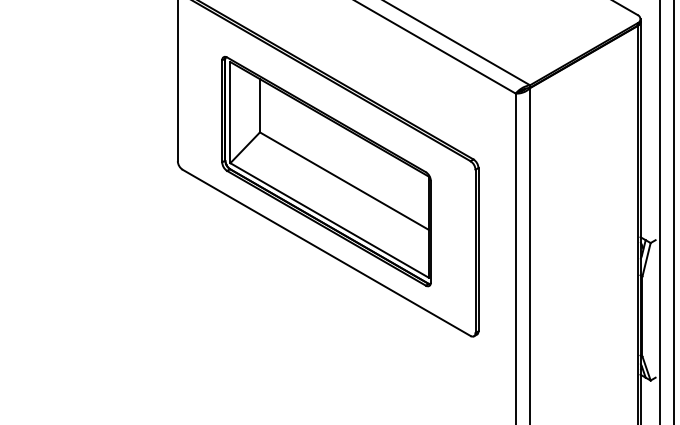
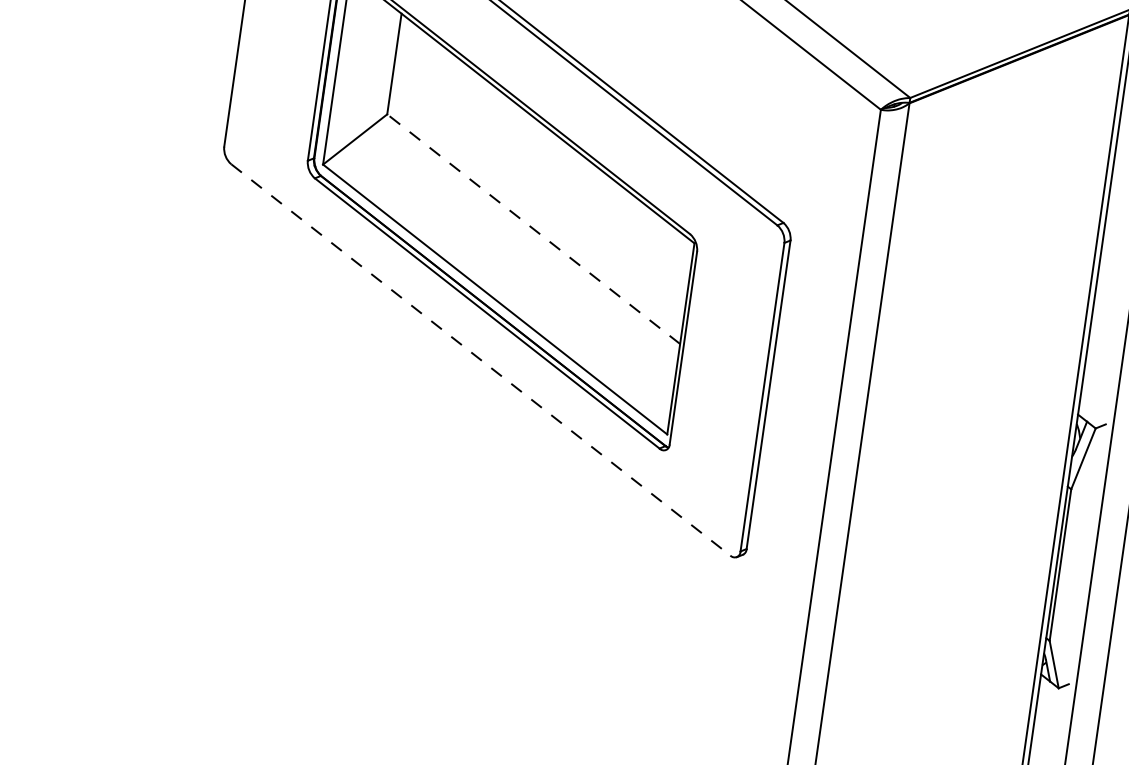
line: (344, 181) -> (533, 229), solid -> dashed
line: (327, 253) -> (482, 361), solid -> dashed

